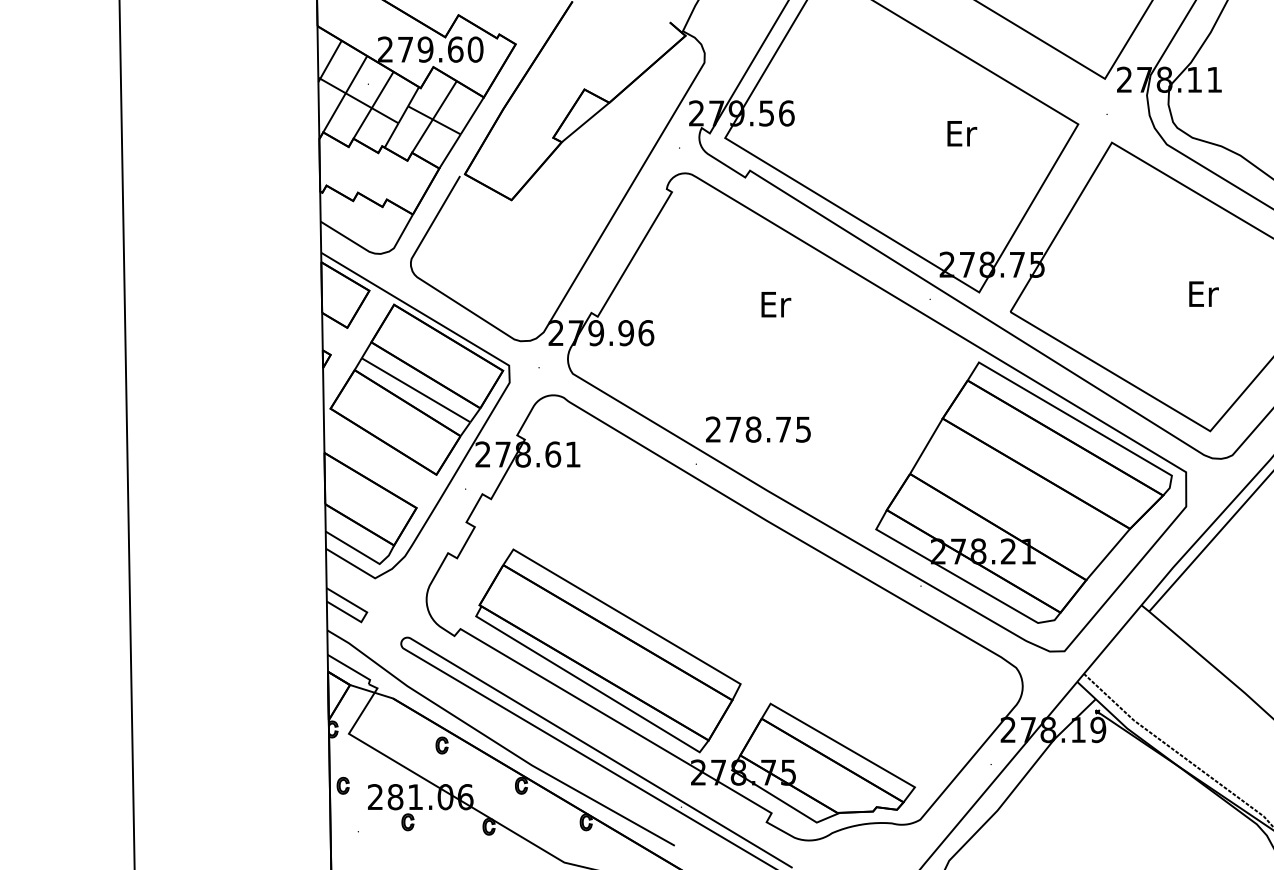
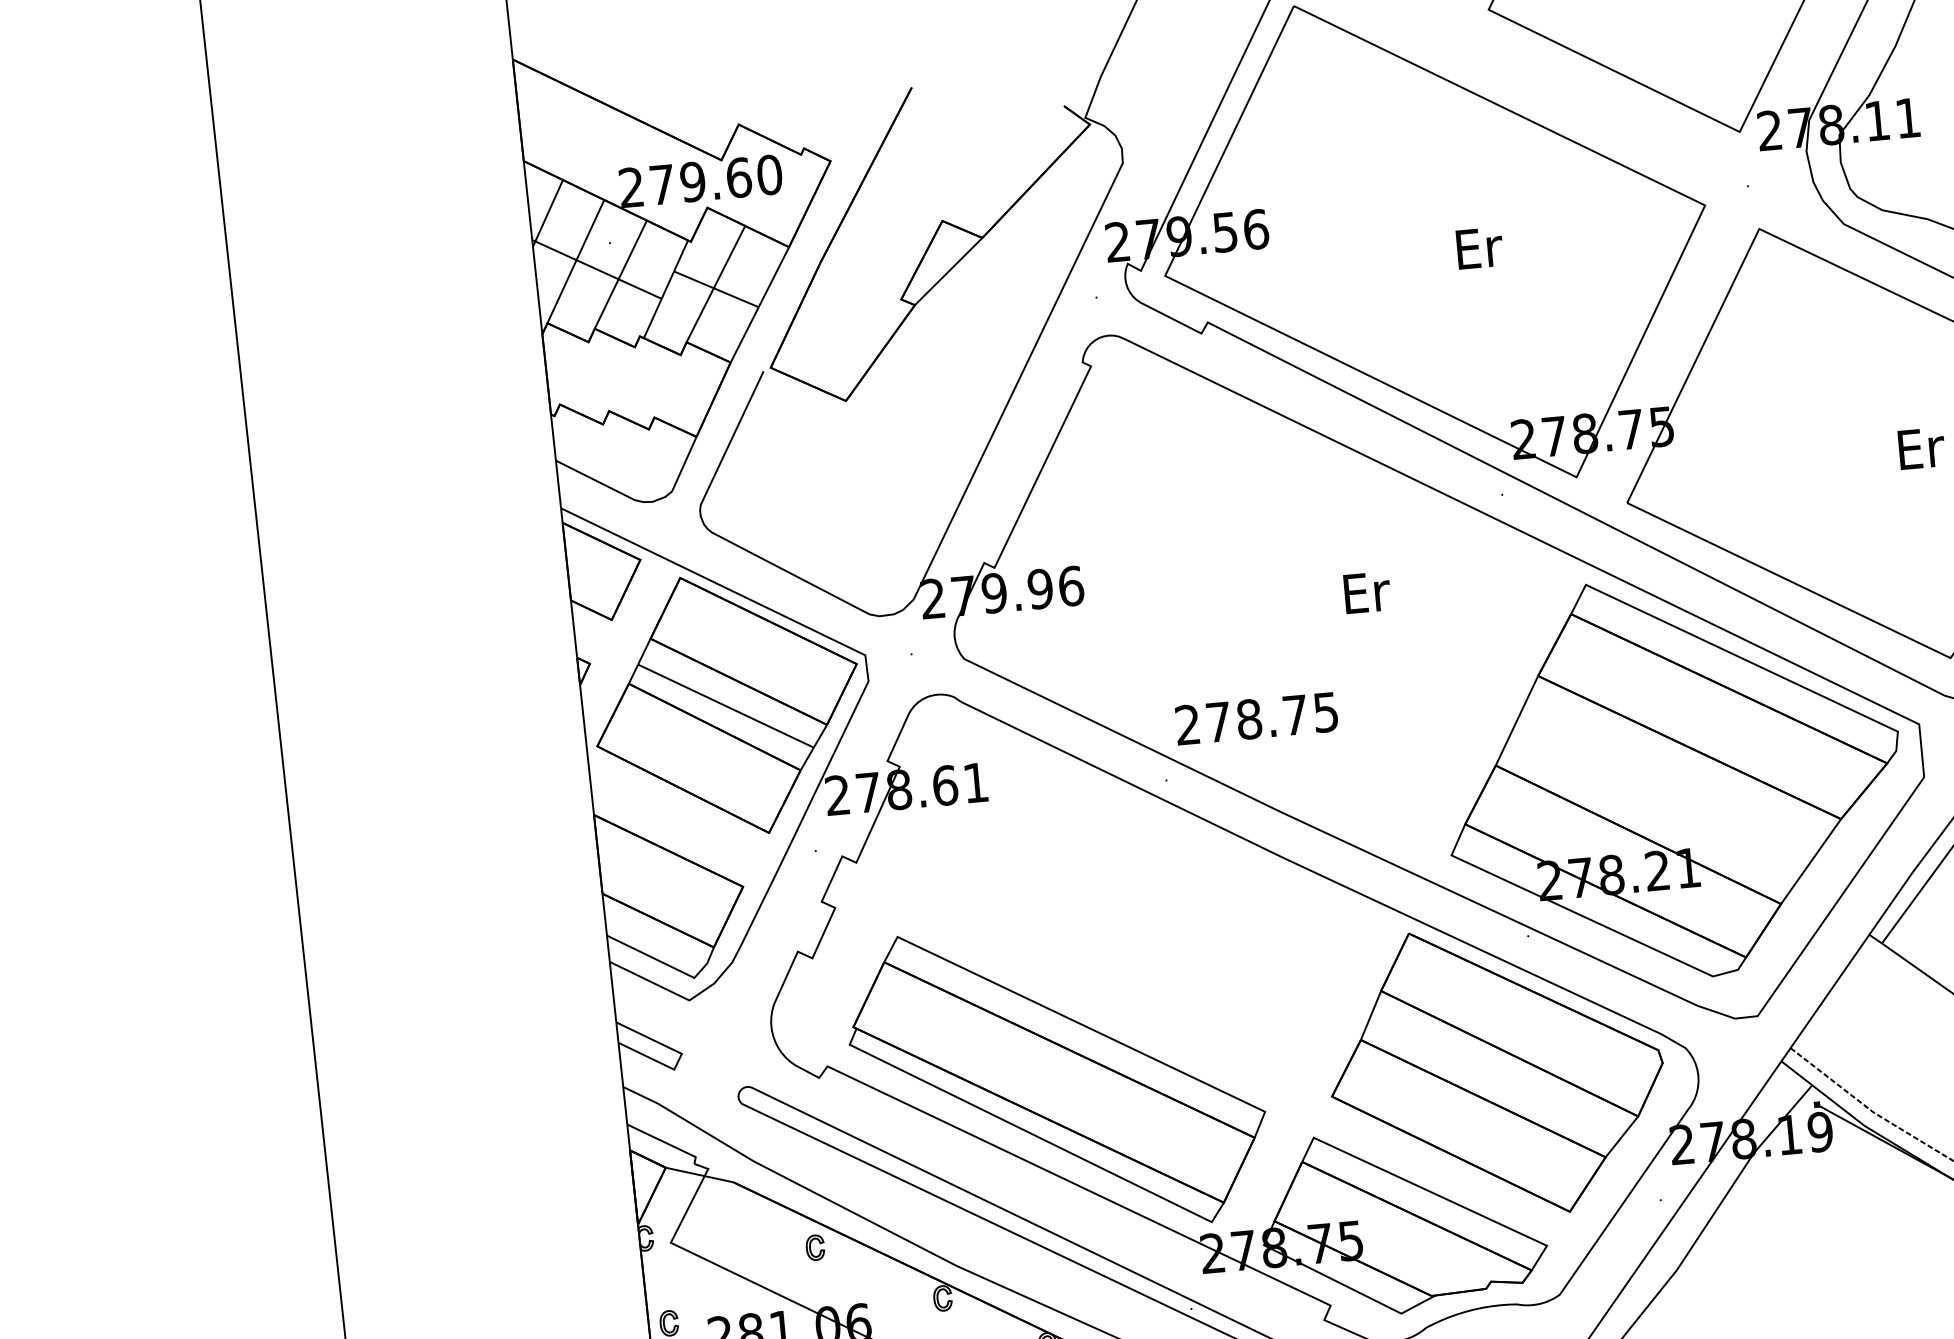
text: (962, 133) -> (1480, 247), moved
text: (776, 304) -> (1367, 592), moved
part: (892, 671) -> (1496, 1071), added

